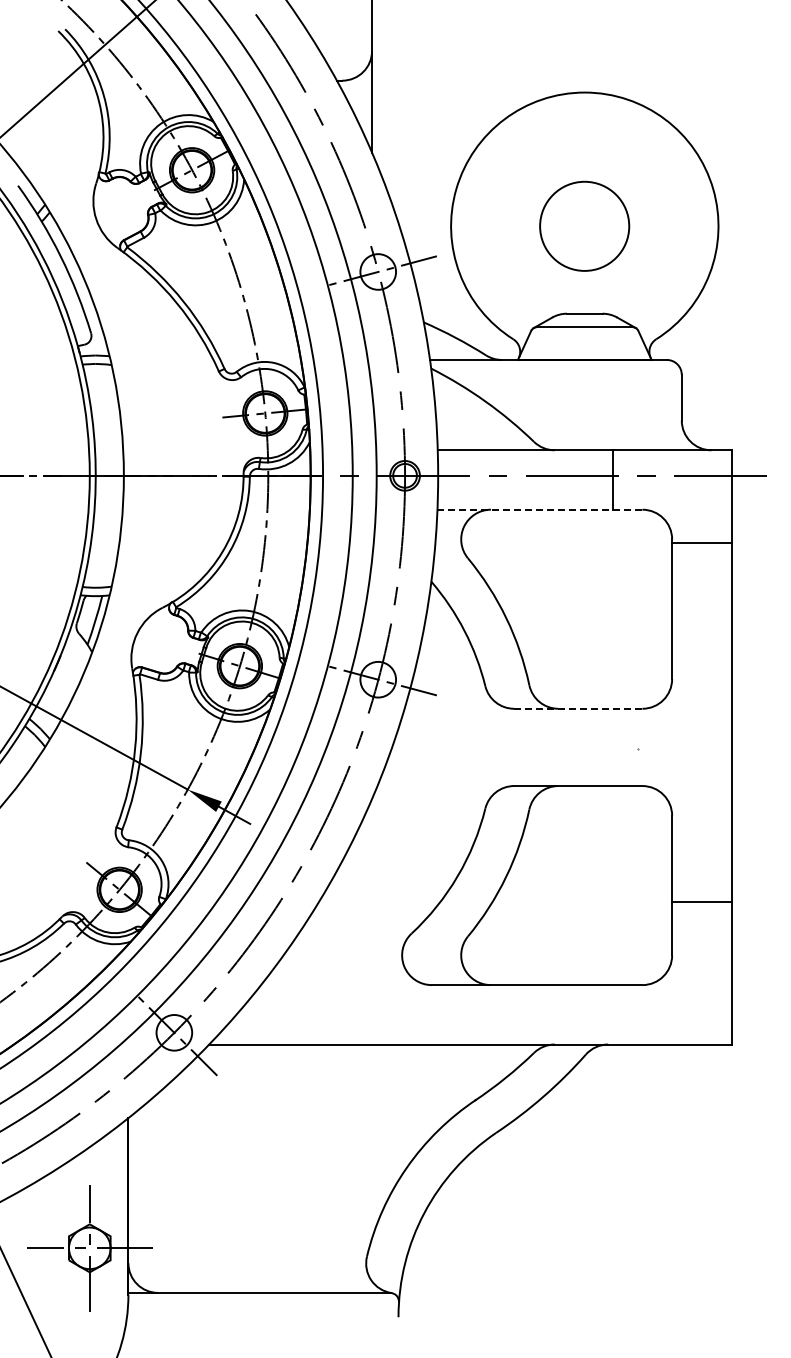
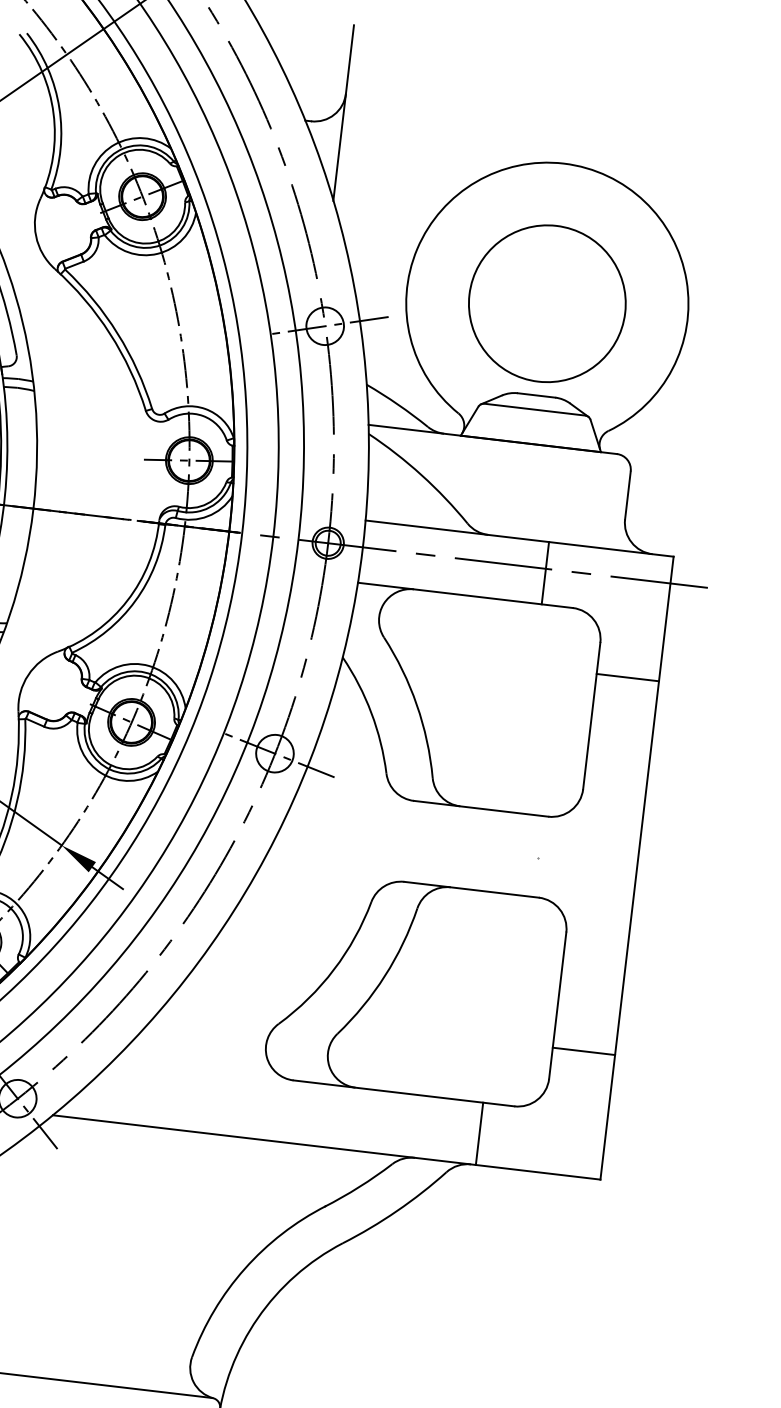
circle: (584, 226) -> (547, 303), size x1.67
line: (539, 509) -> (464, 595), dashed -> solid
line: (701, 543) -> (627, 677), moved
line: (578, 708) -> (481, 808), dashed -> solid
line: (701, 901) -> (583, 1051), moved
line: (612, 1014) -> (479, 1133), added

